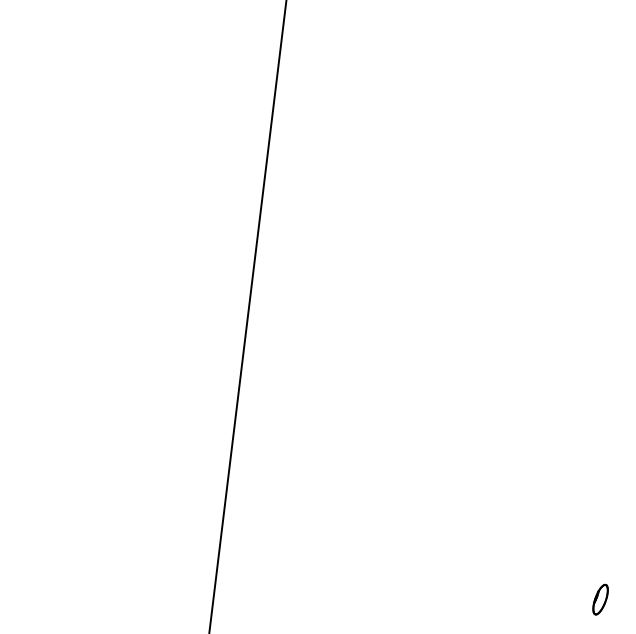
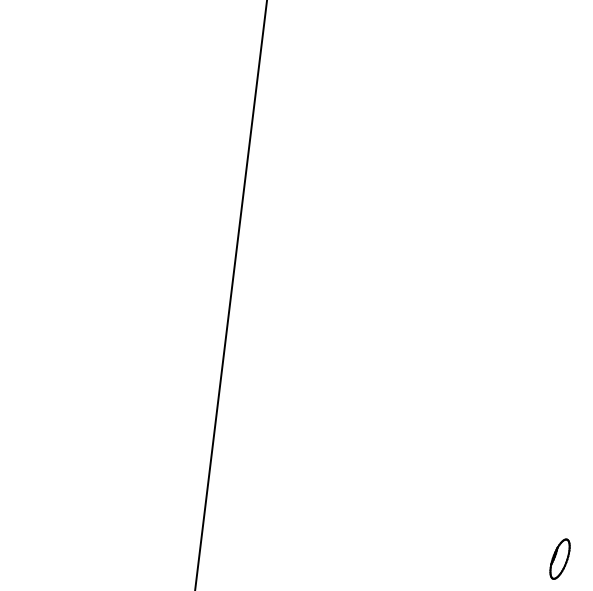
part: (600, 599) -> (559, 558), size x1.43

